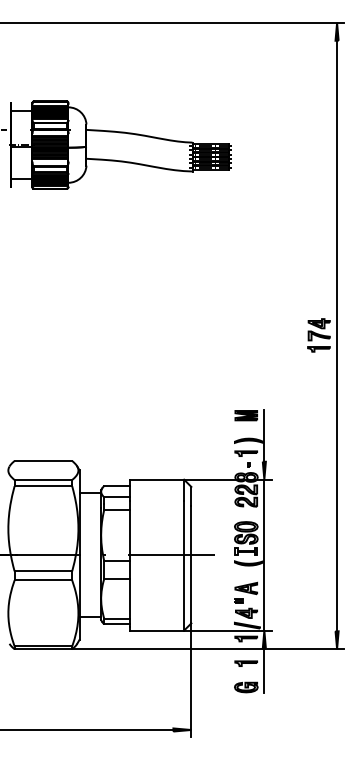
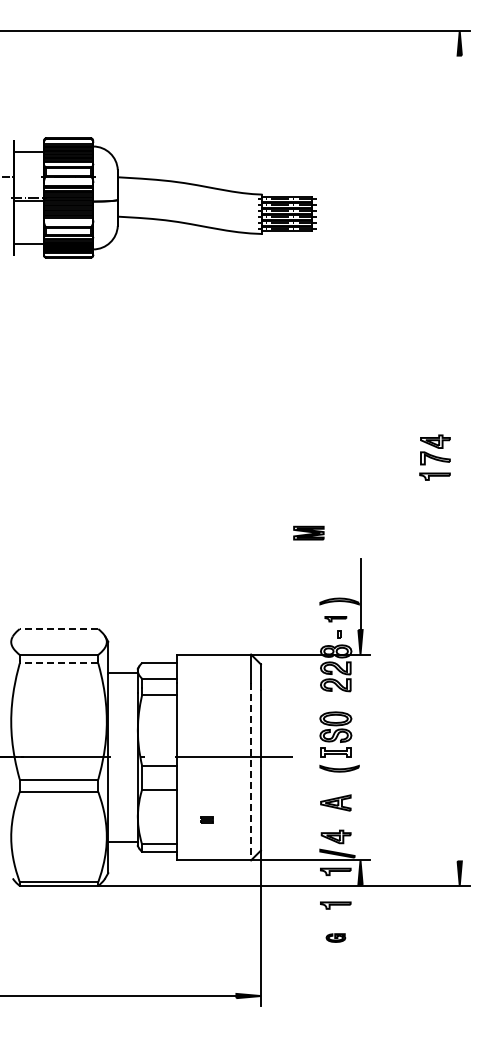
line: (336, 336) -> (459, 458), removed
part: (246, 415) -> (308, 532), moved
part: (246, 454) -> (335, 619), size x0.7
line: (43, 461) -> (58, 629), solid -> dashed
line: (43, 486) -> (58, 663), solid -> dashed
line: (264, 555) -> (360, 757), removed
line: (184, 565) -> (251, 771), solid -> dashed
part: (238, 600) -> (206, 819), moved
line: (264, 670) -> (360, 914), removed
part: (246, 687) -> (335, 937), size x0.6

